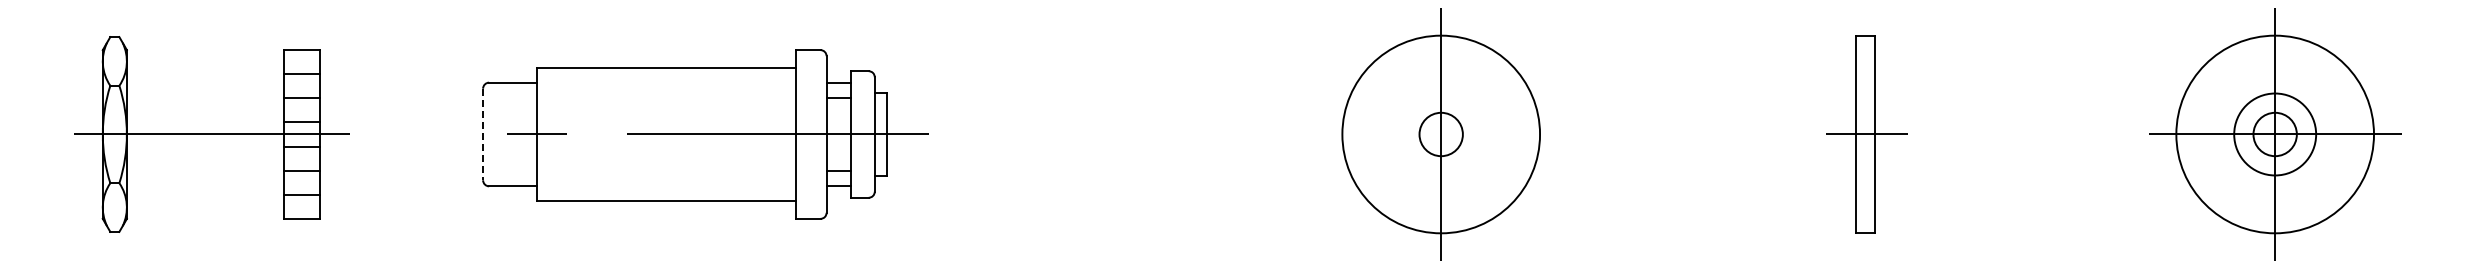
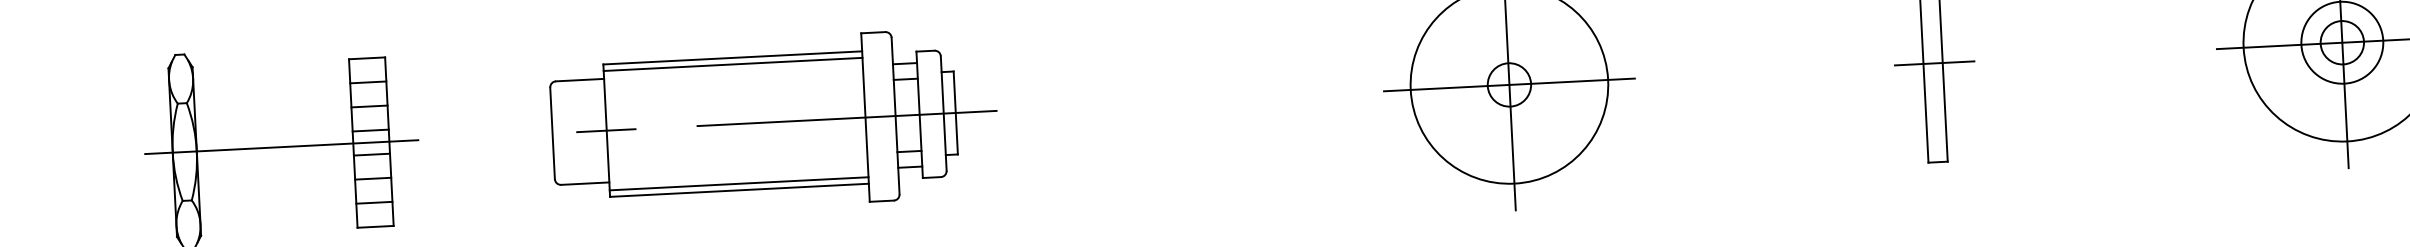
line: (666, 74) -> (732, 64), added
line: (483, 134) -> (552, 133), dashed -> solid
line: (1440, 134) -> (1508, 84), added
line: (666, 194) -> (738, 184), added

